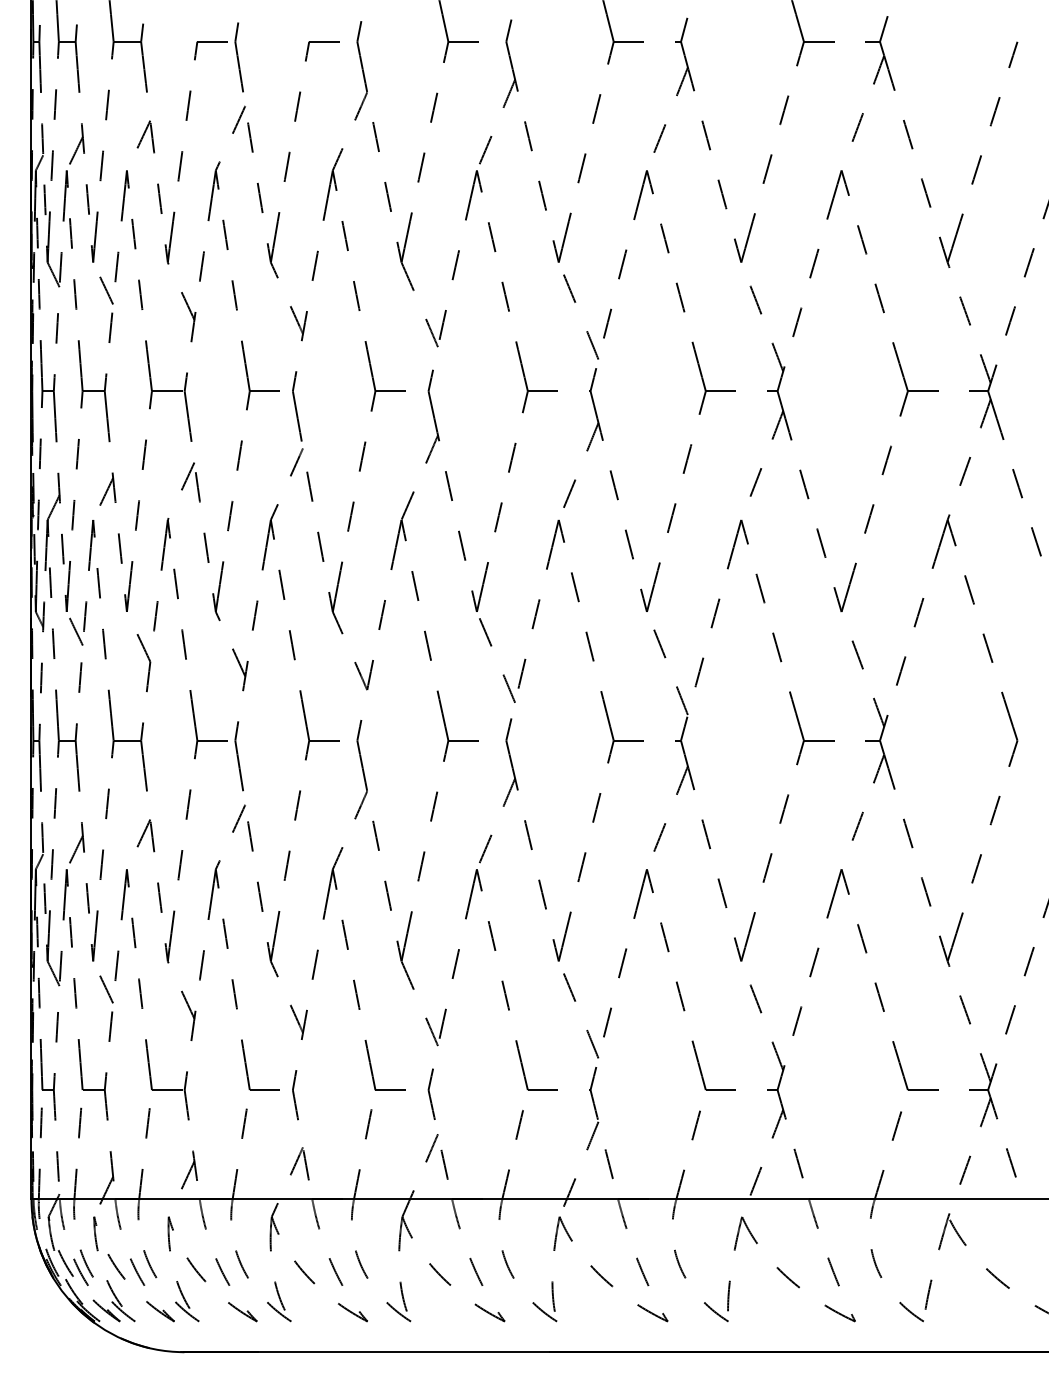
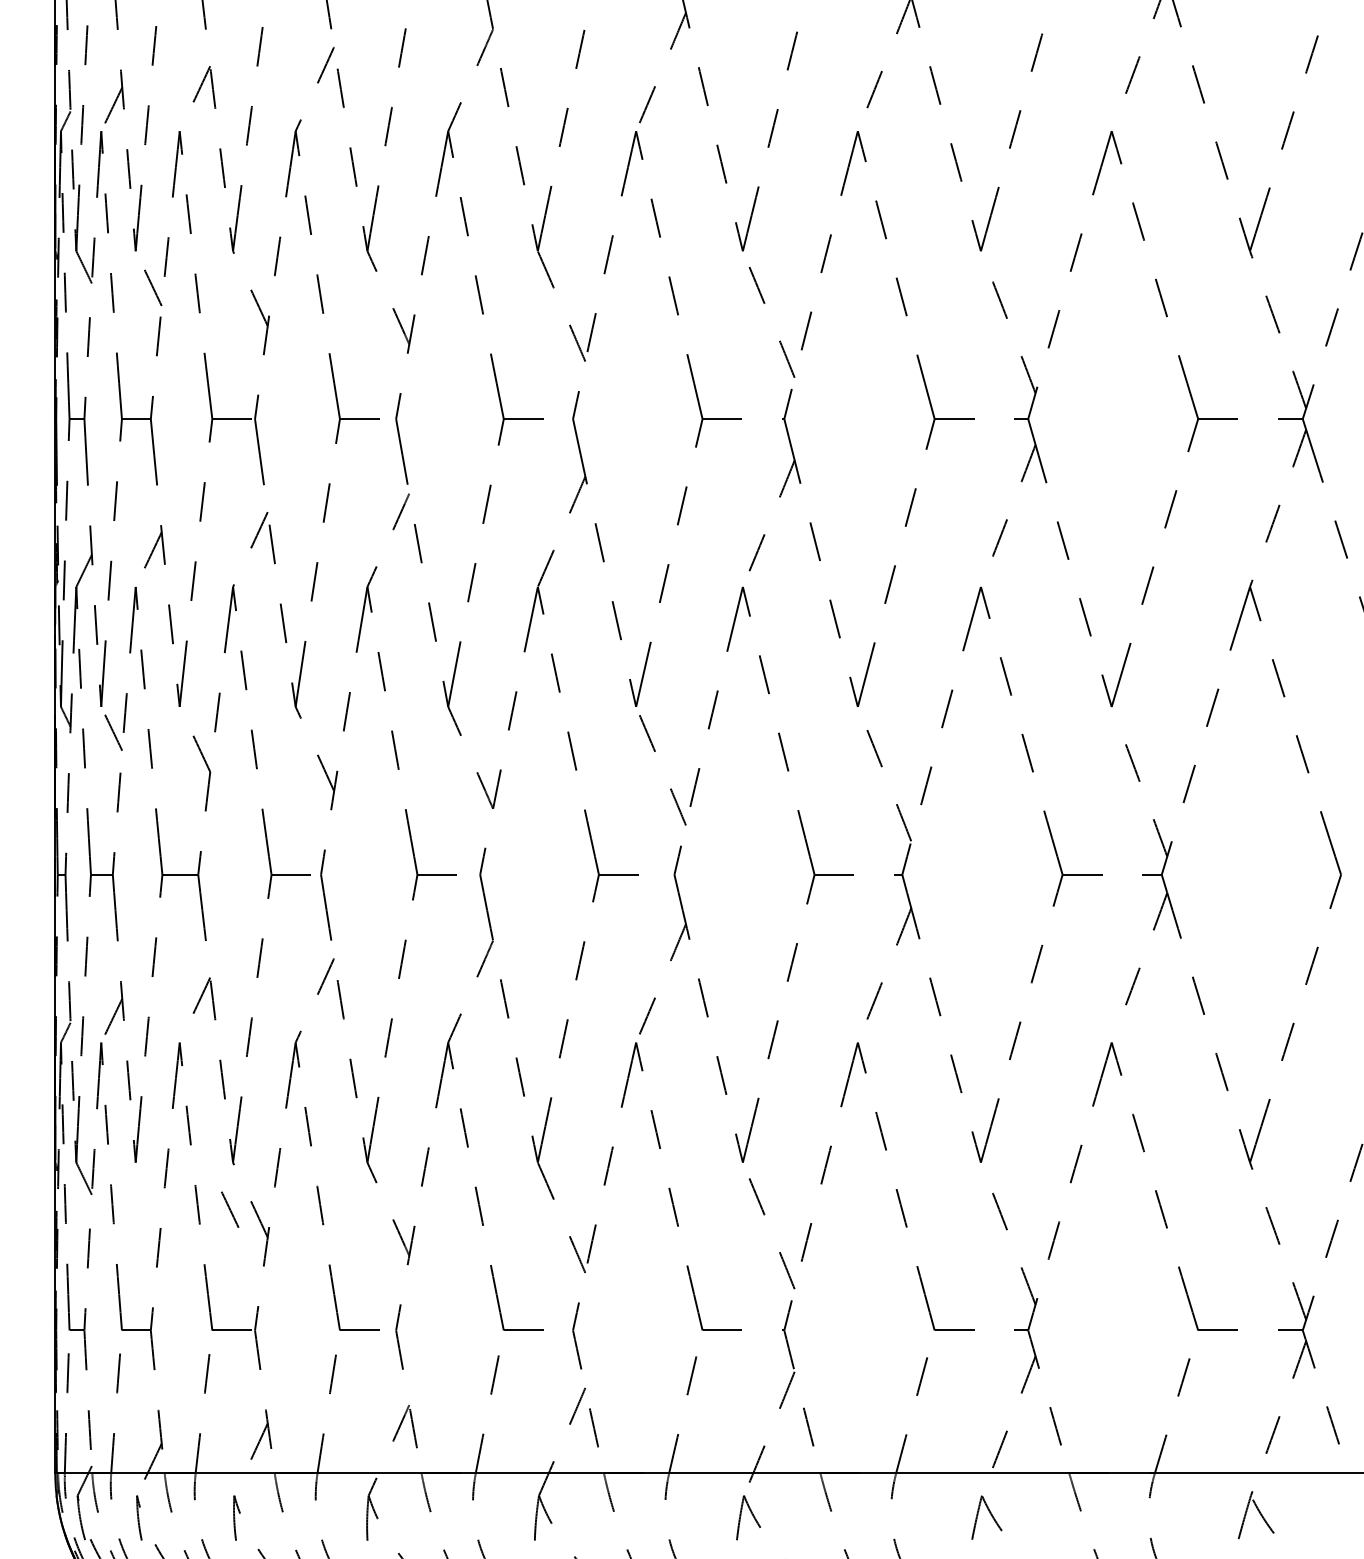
line: (106, 989) -> (230, 1209), moved

